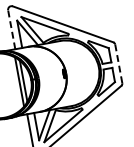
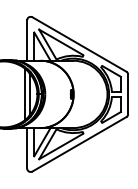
line: (12, 29) -> (27, 40), dashed -> solid
line: (119, 63) -> (128, 94), dashed -> solid

